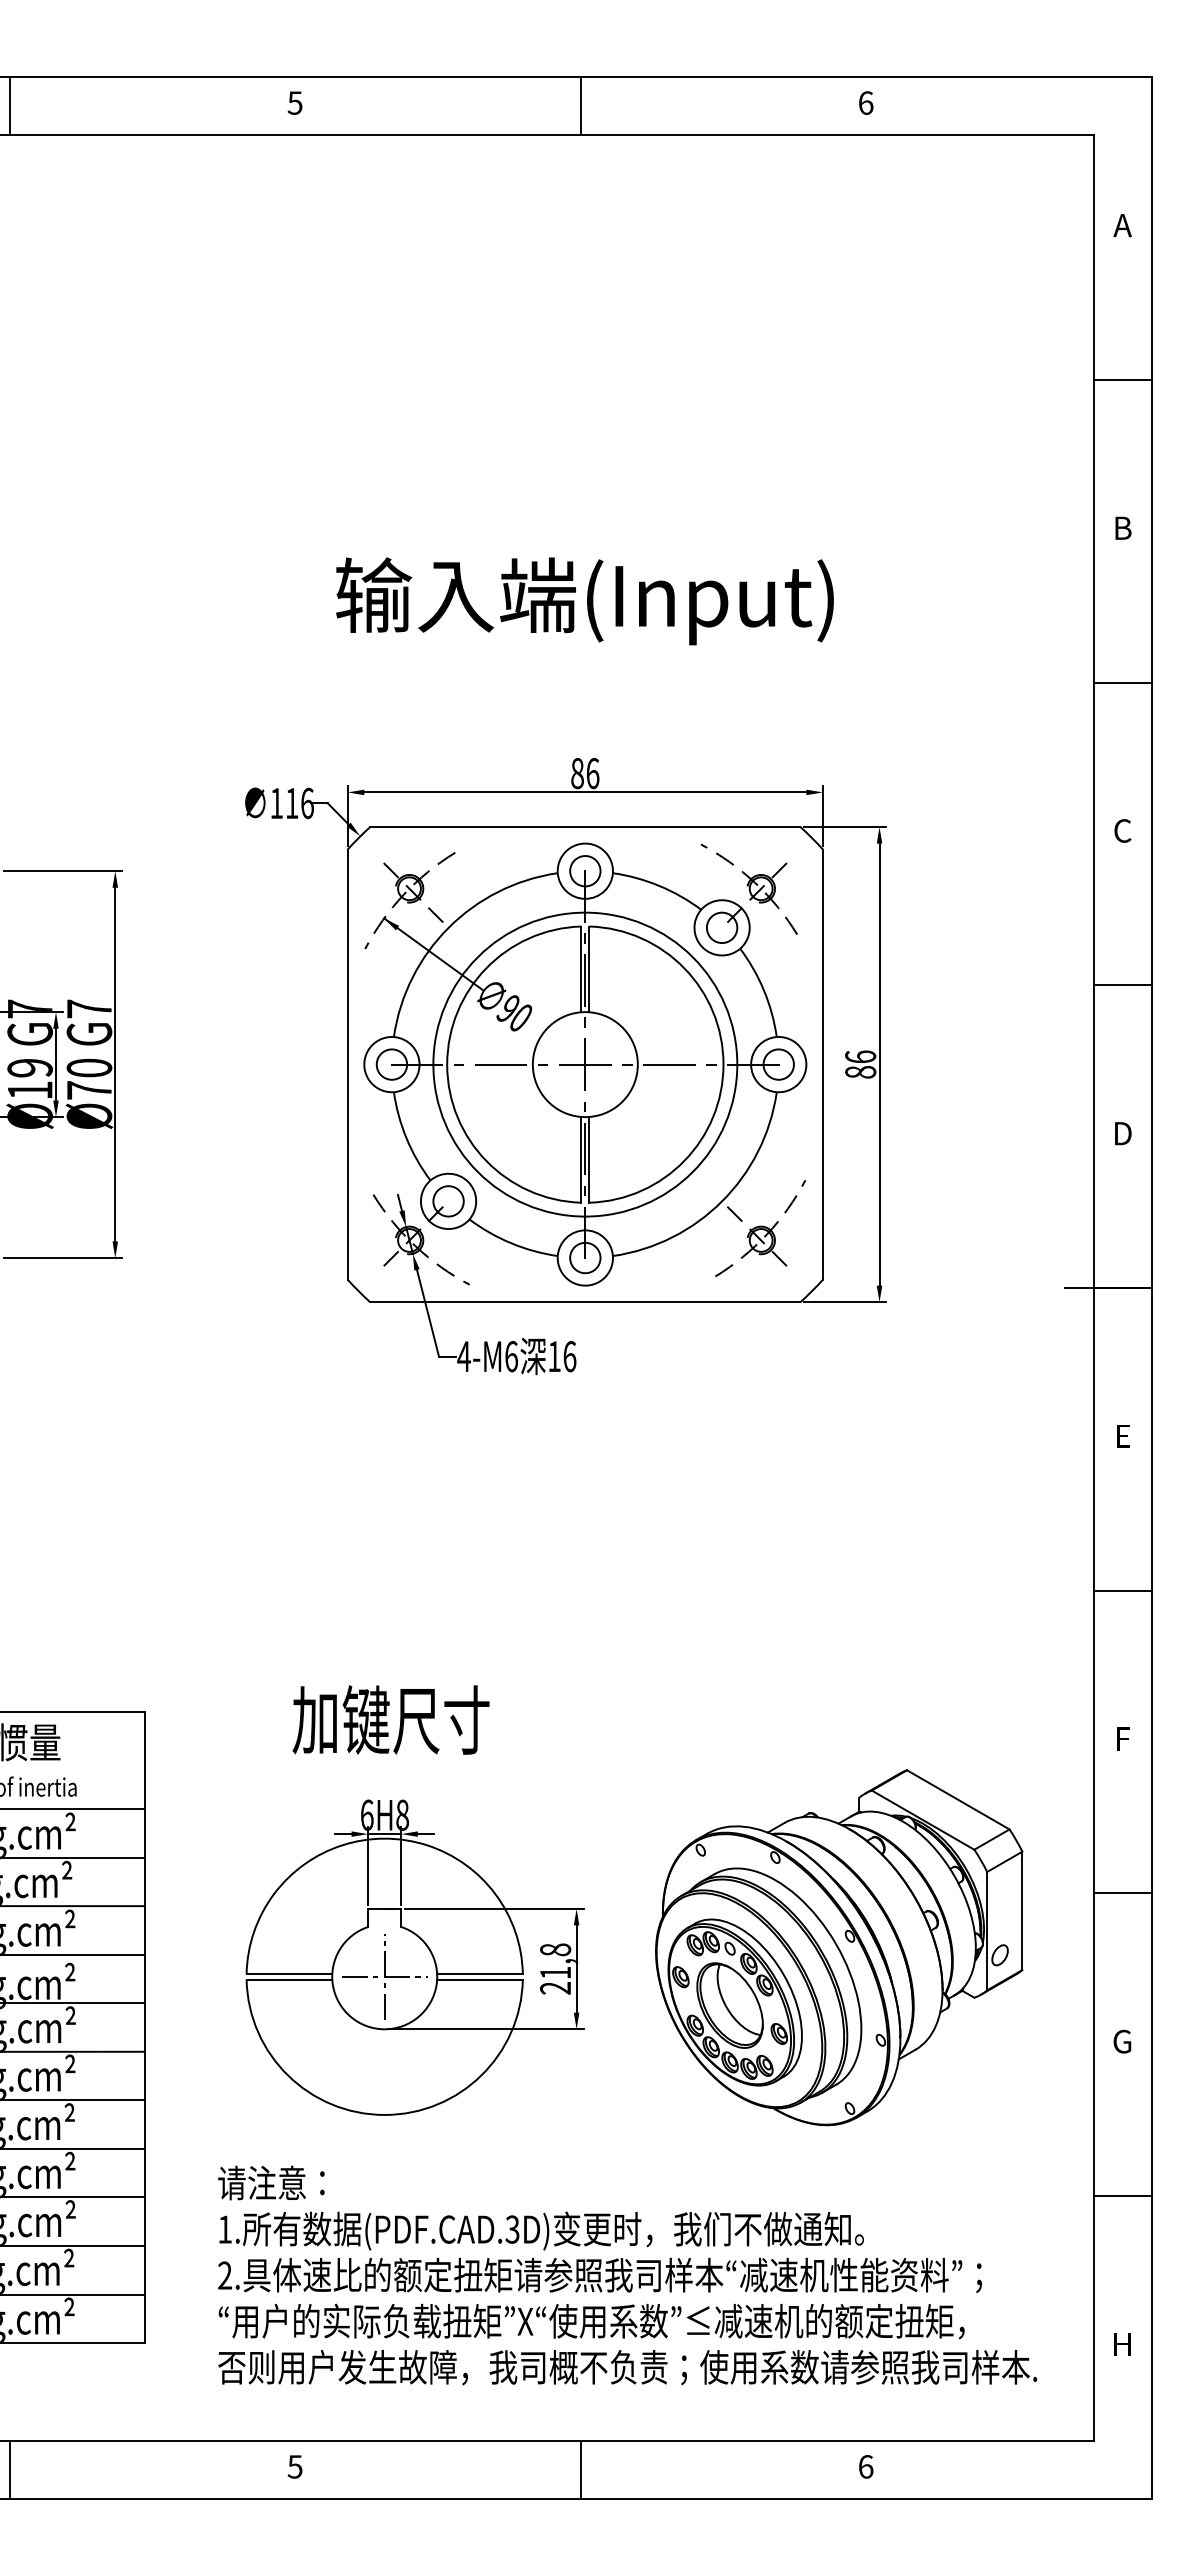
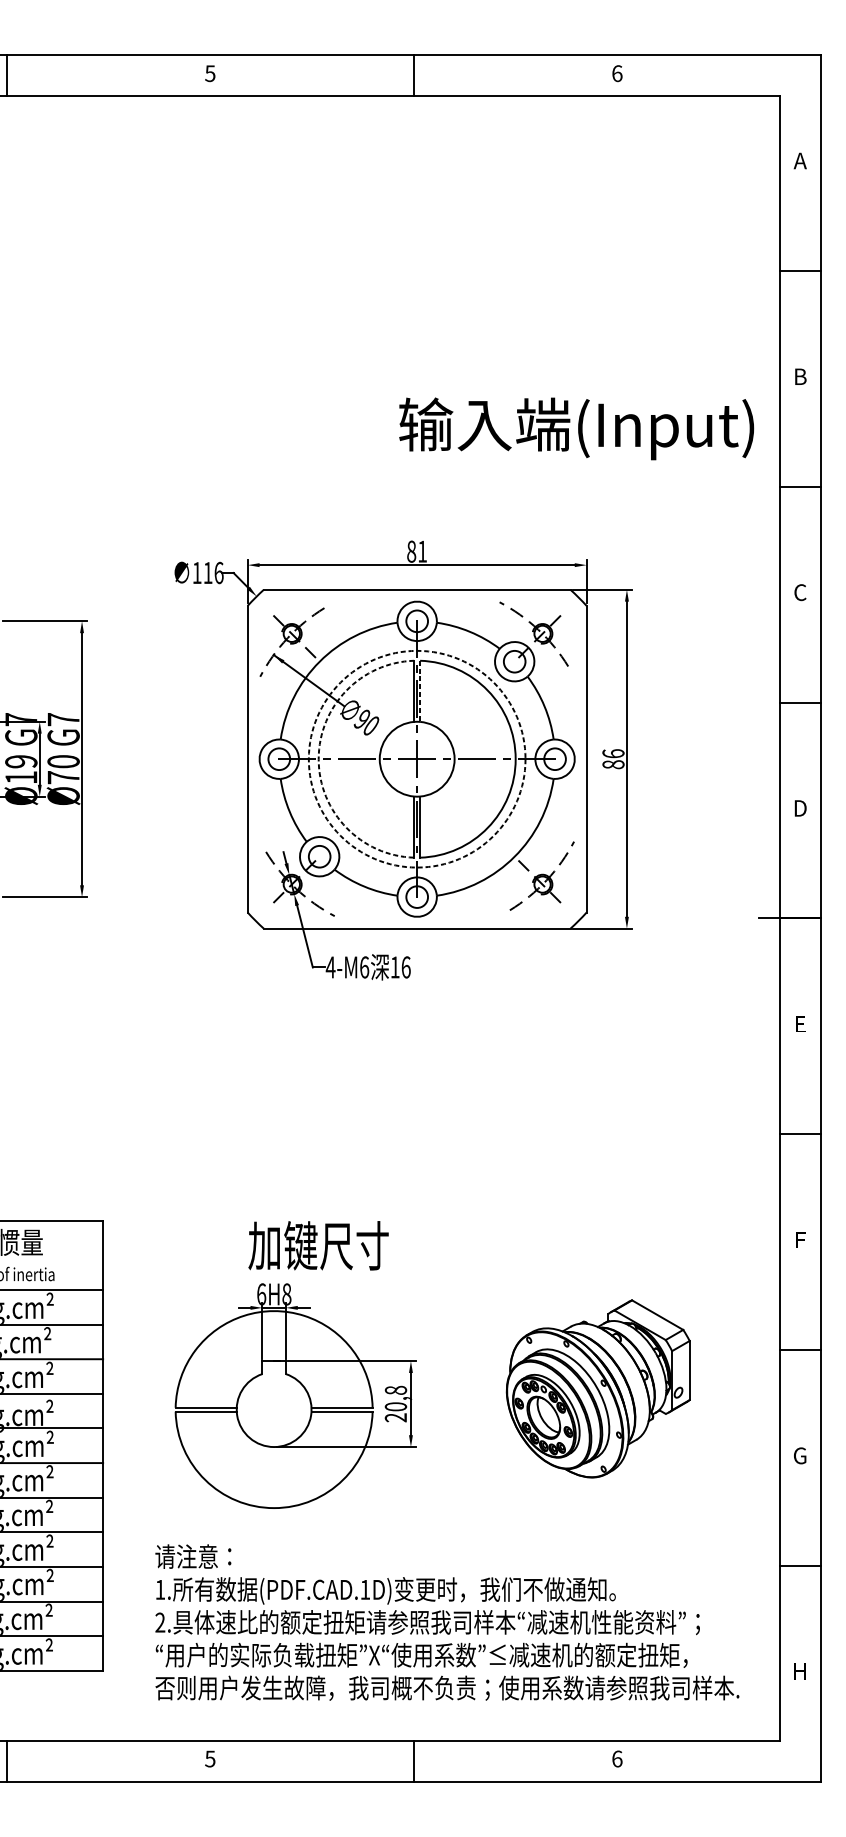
text: (584, 601) -> (576, 429), moved
text: (592, 773) -> (422, 551), 86 -> 81
line: (589, 969) -> (420, 691), solid -> dashed
arc: (447, 1064) -> (318, 759), solid -> dashed
circle: (585, 1064) -> (417, 759), solid -> dashed
text: (390, 1719) -> (318, 1245), moved
part: (839, 1947) -> (598, 1388), size x0.7
text: (555, 1972) -> (395, 1406), 21,8 -> 20,8
part: (384, 1976) -> (273, 1409), removed
text: (512, 2229) -> (365, 1589), (PDF.CAD.3D) -> (PDF.CAD.1D)

